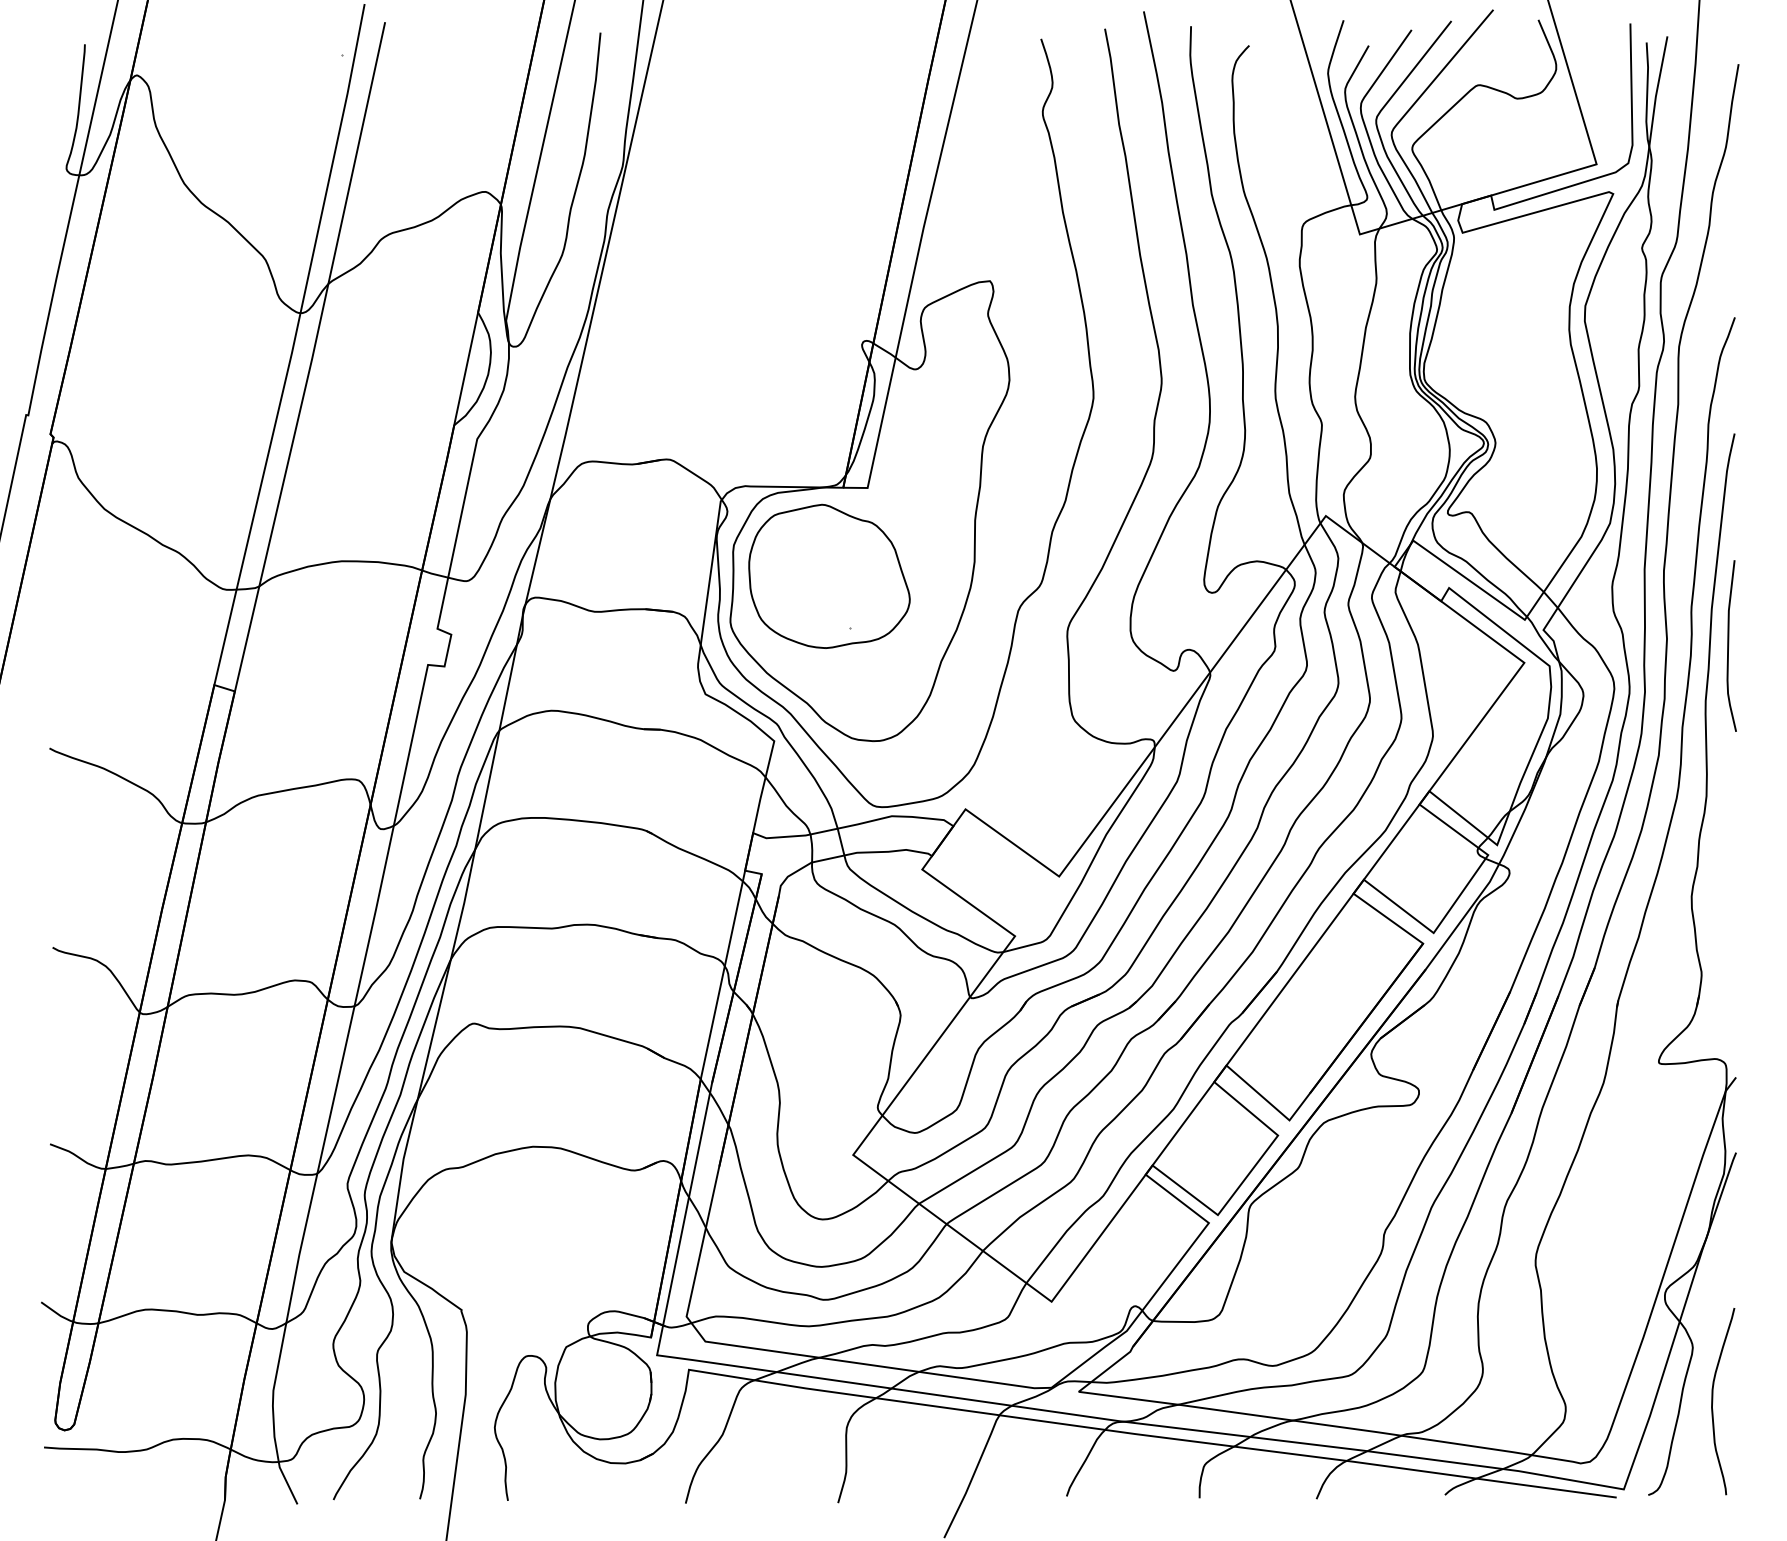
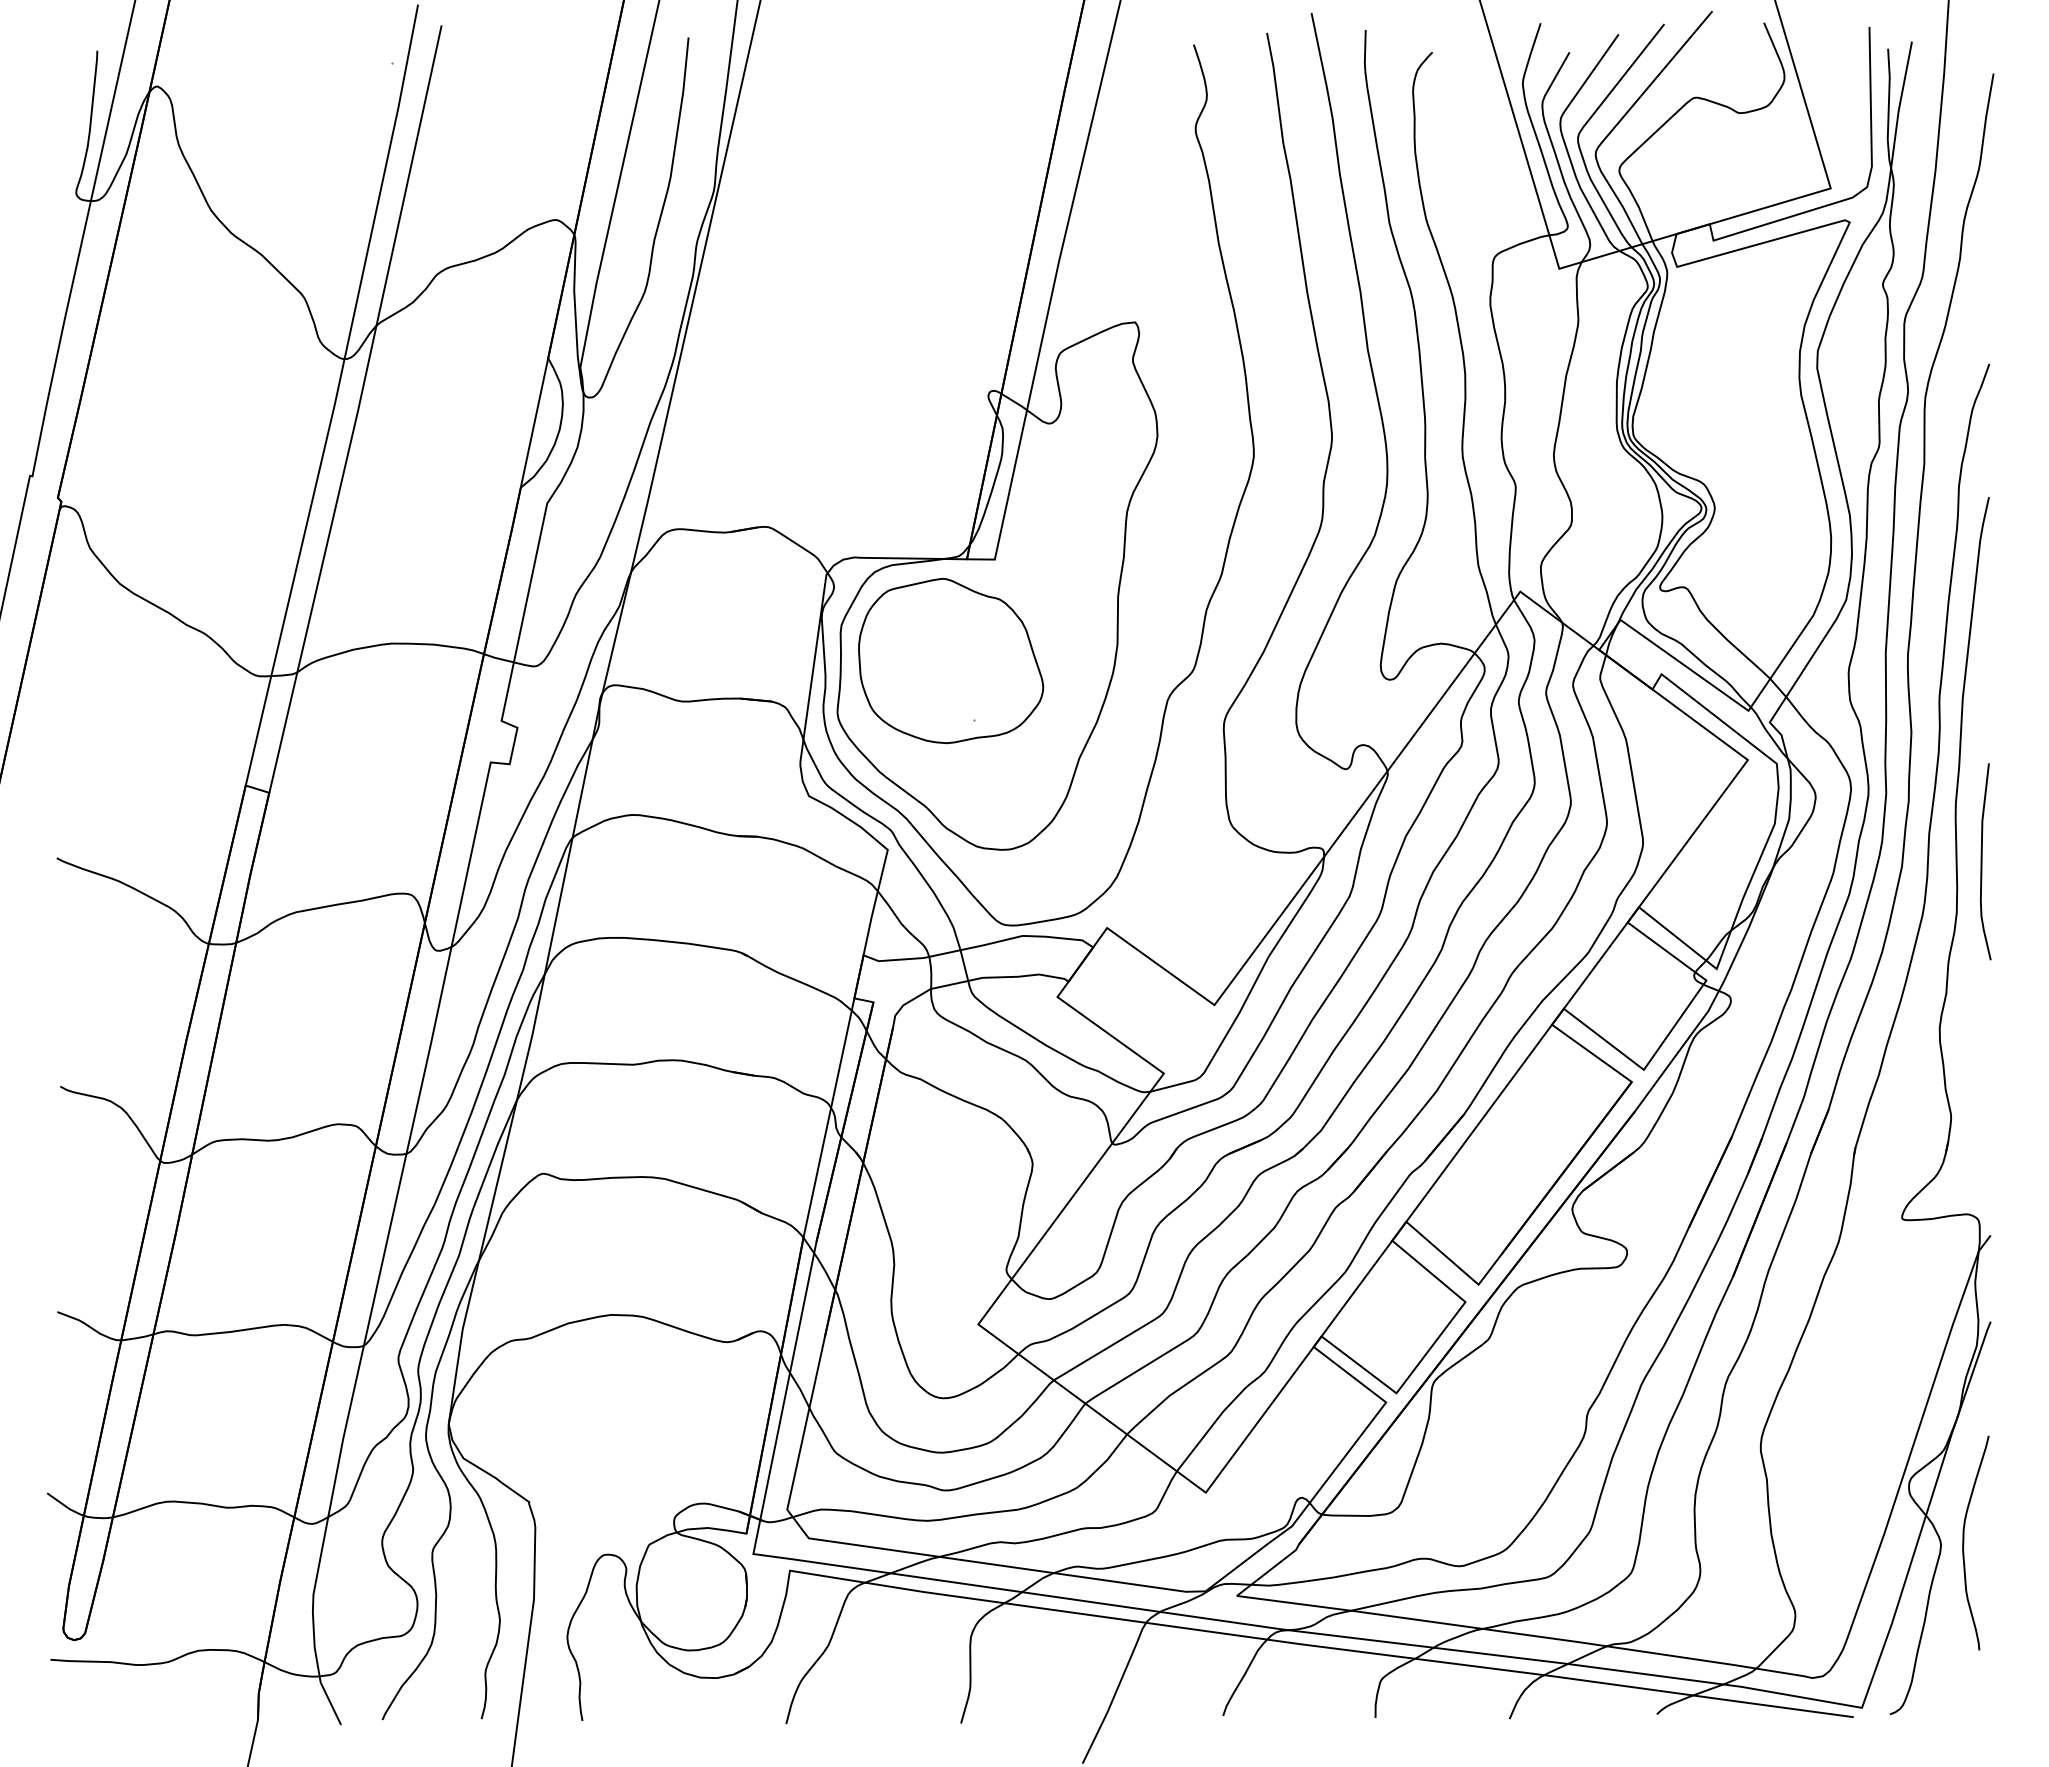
curve: (1728, 645) -> (1982, 861), moved
curve: (1713, 1401) -> (1964, 1542), moved

